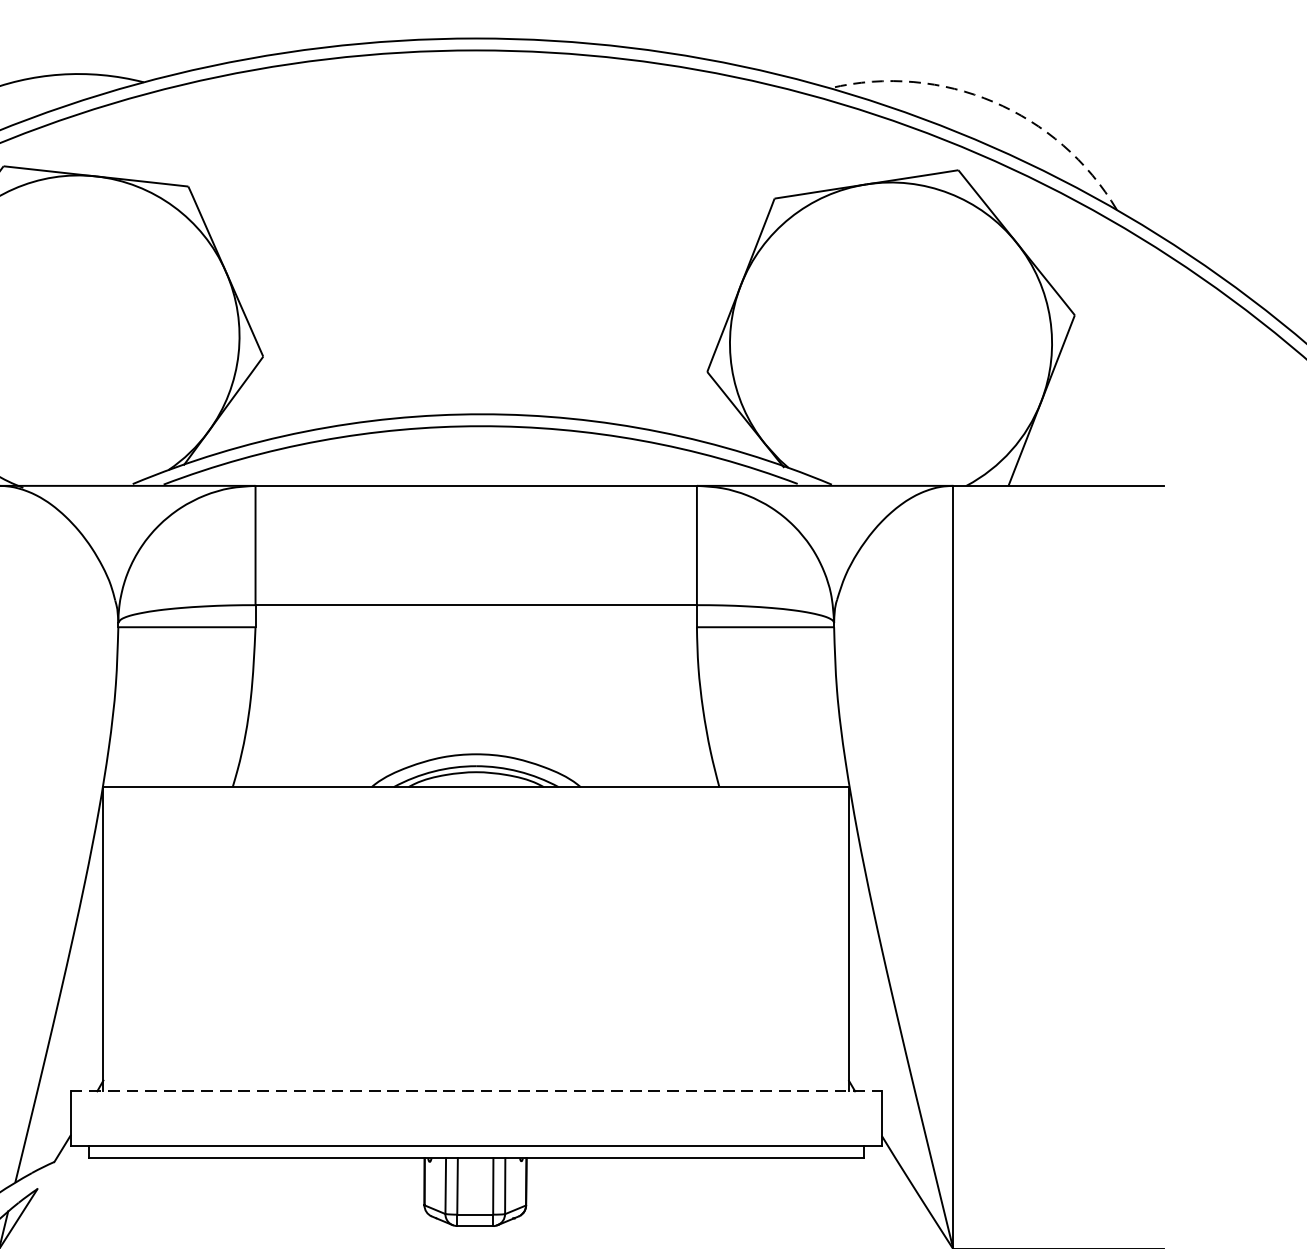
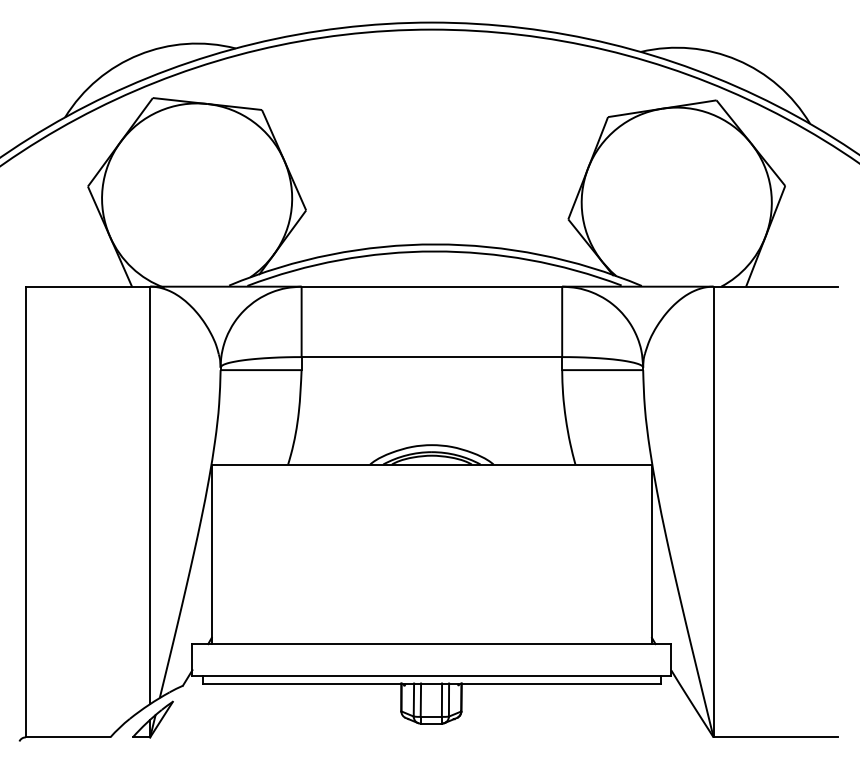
arc: (993, 102) -> (737, 60), dashed -> solid
line: (477, 1092) -> (432, 644), dashed -> solid

